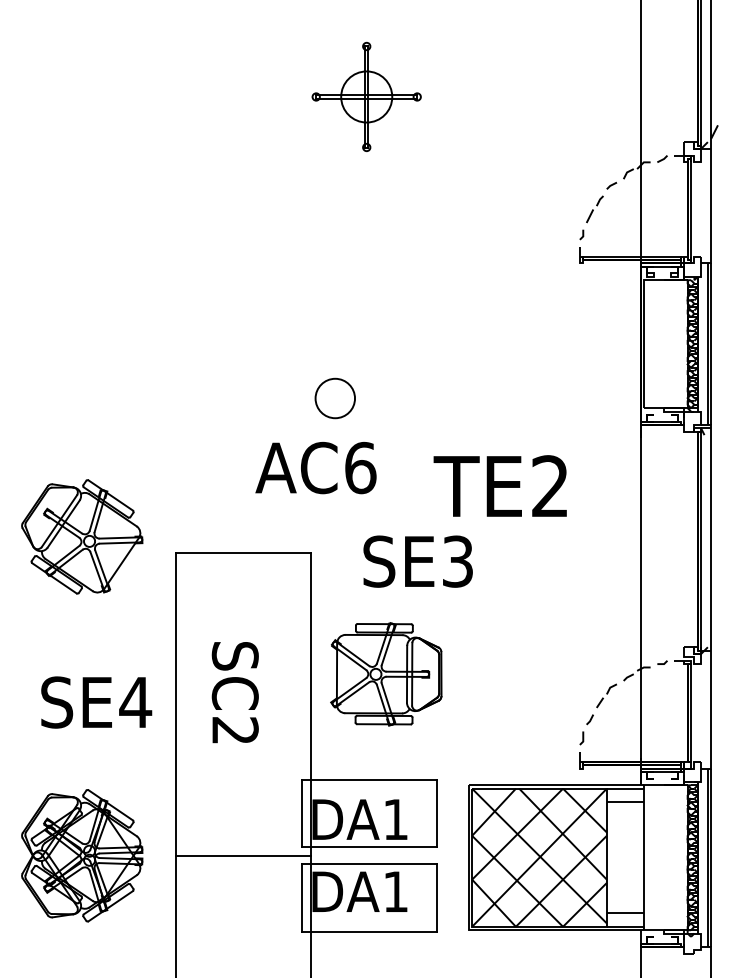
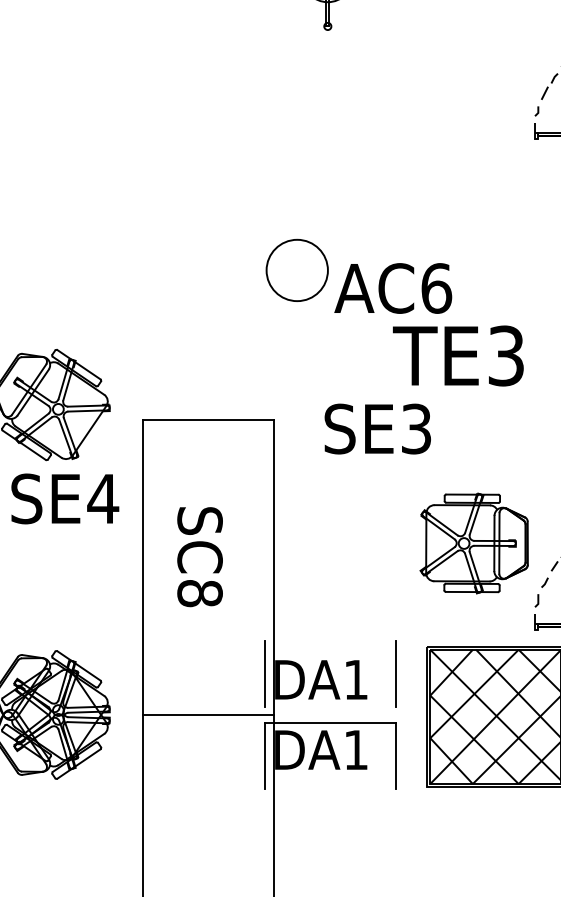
circle: (335, 398) -> (297, 270), size x1.6
text: (315, 468) -> (392, 288), moved
text: (550, 486) -> (506, 356), TE2 -> TE3
part: (386, 674) -> (474, 543), moved
text: (96, 702) -> (65, 498), moved
text: (234, 730) -> (199, 593), SC2 -> SC8
line: (369, 779) -> (330, 640), removed
line: (369, 847) -> (330, 706), removed
line: (369, 931) -> (330, 788), removed

